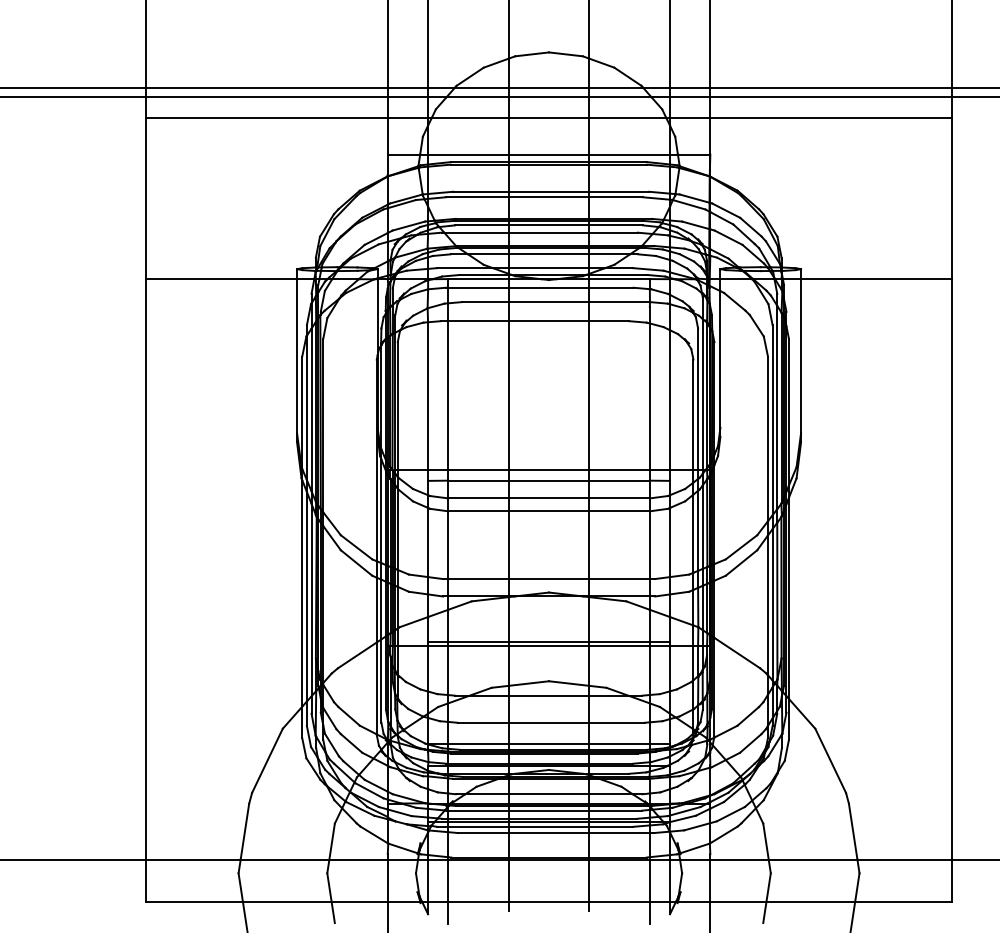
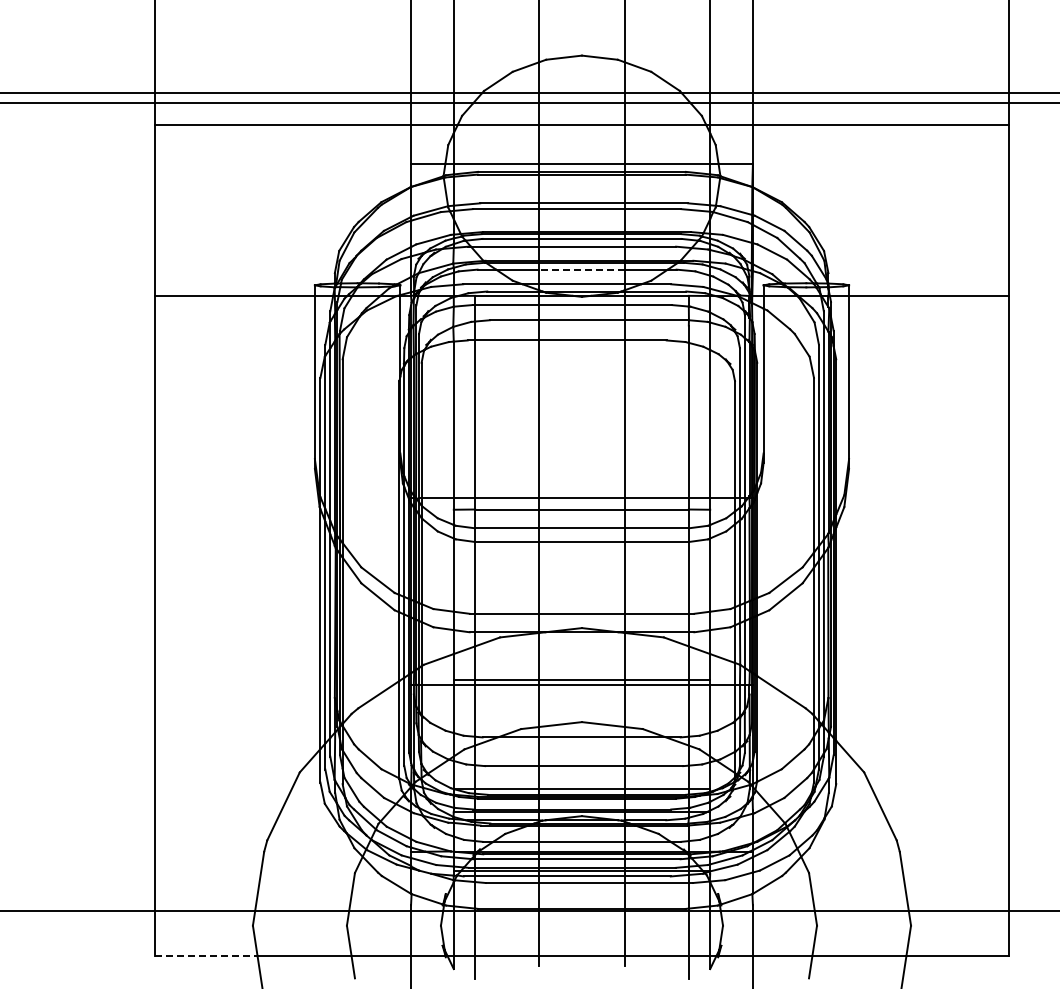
line: (548, 254) -> (581, 269), solid -> dashed
line: (194, 902) -> (206, 956), solid -> dashed

